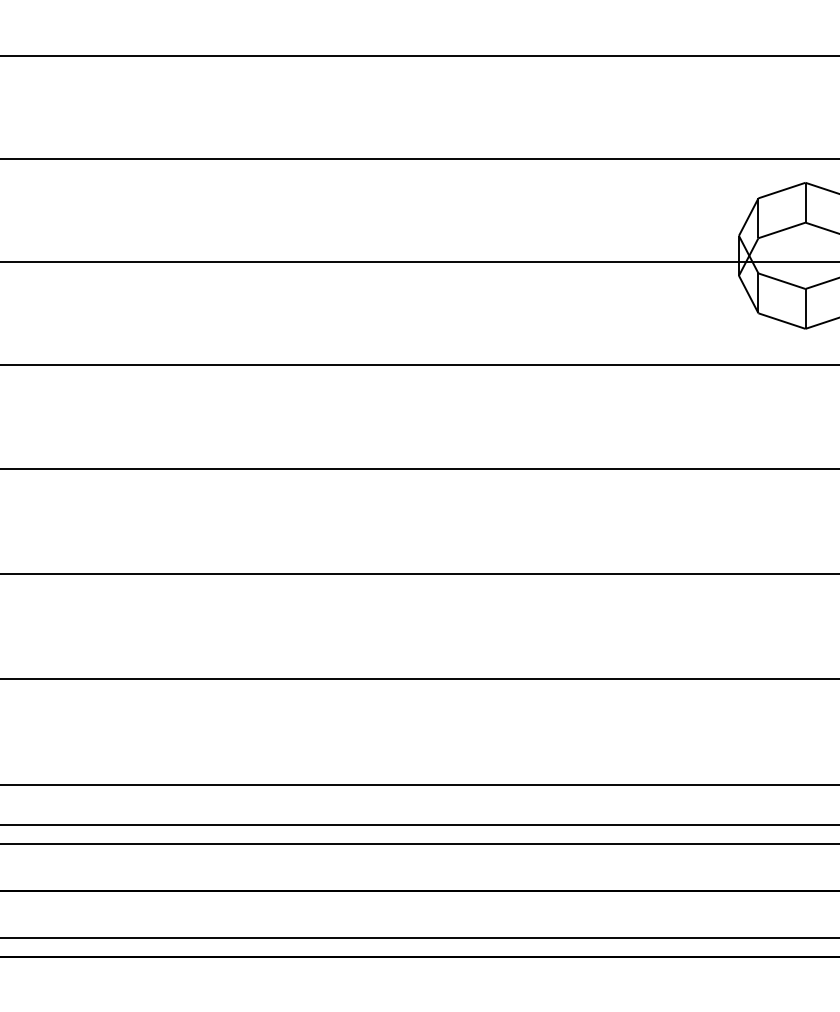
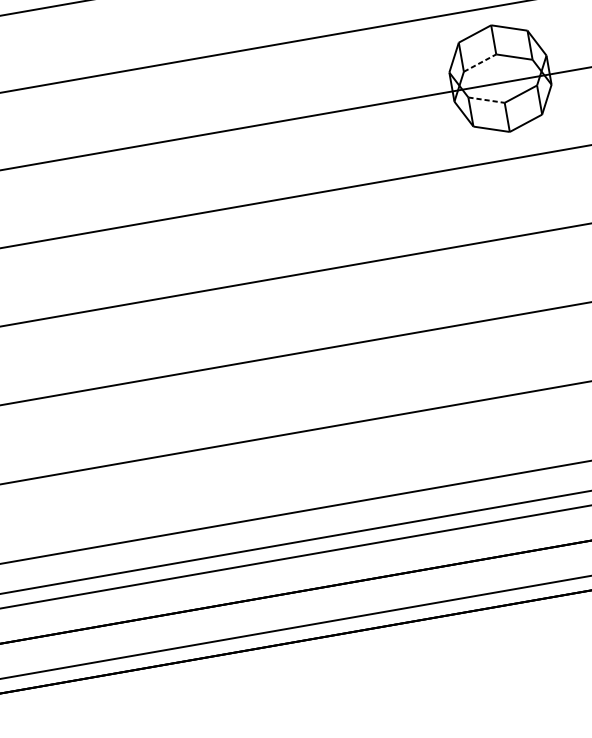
line: (781, 230) -> (479, 63), solid -> dashed
line: (781, 281) -> (486, 100), solid -> dashed

